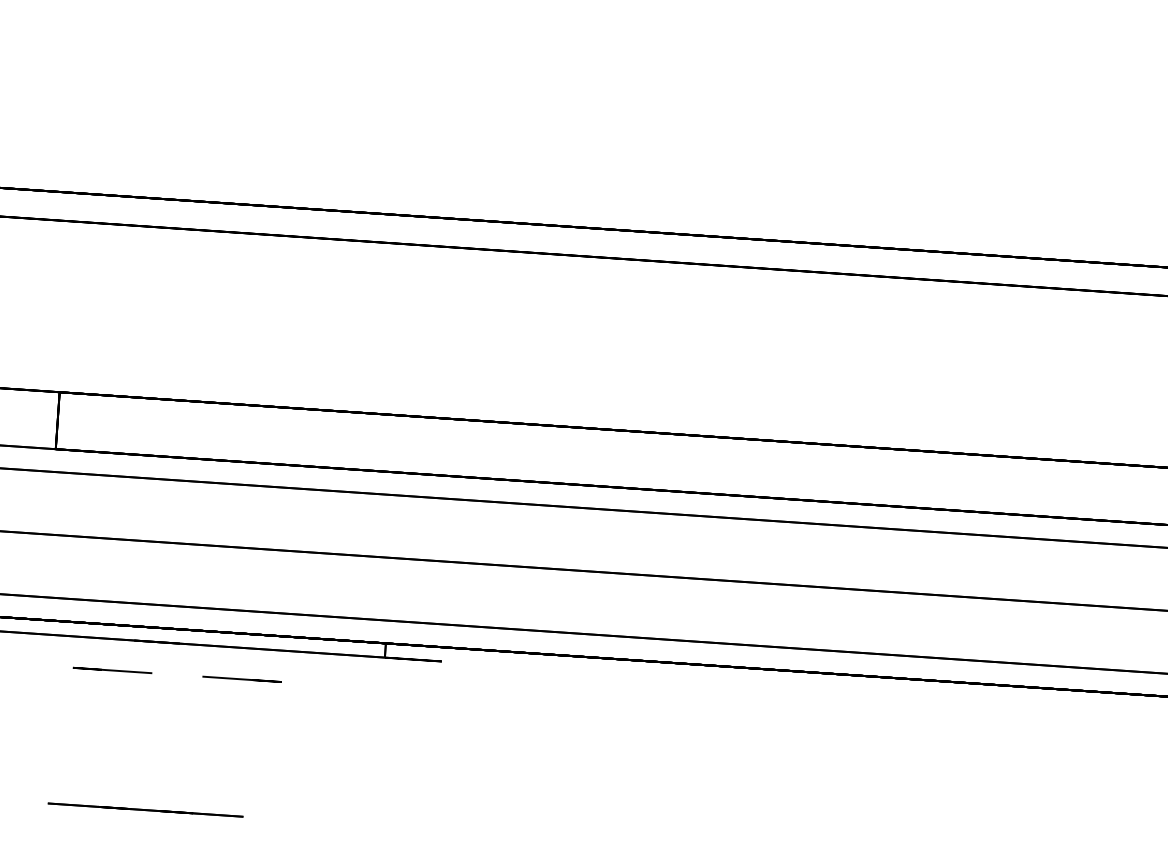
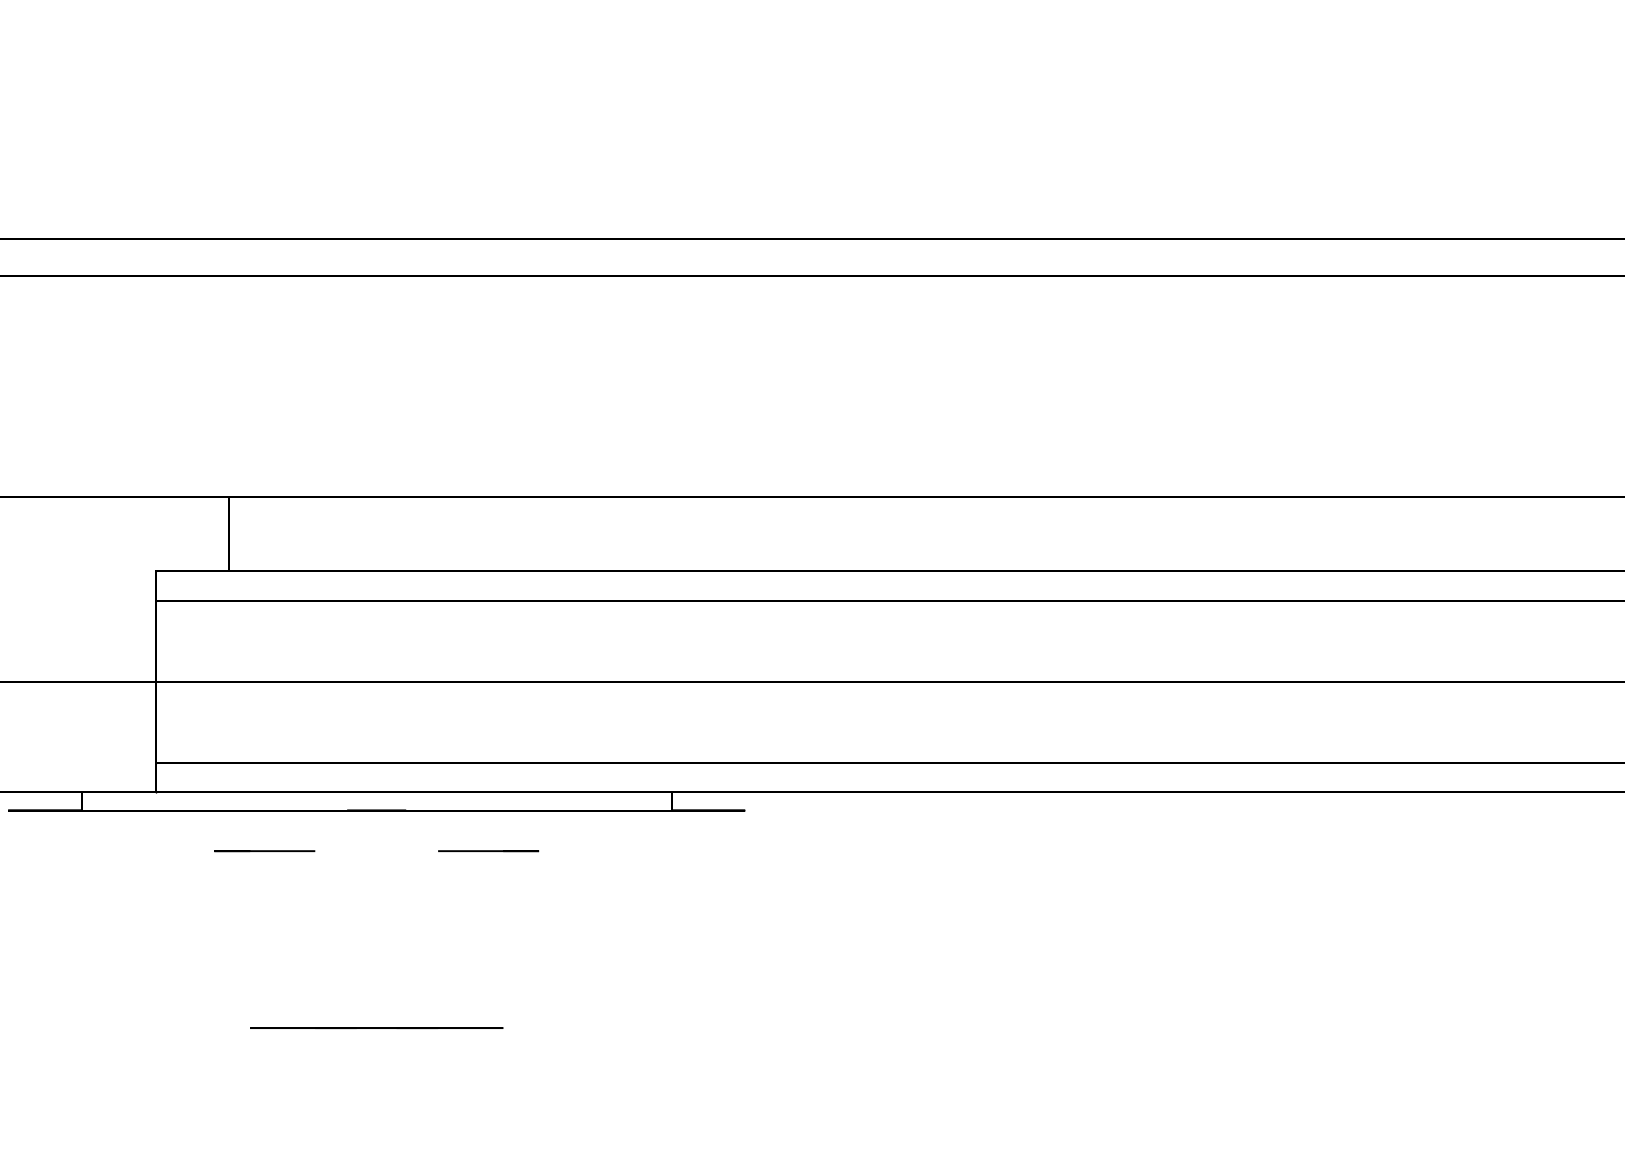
line: (113, 670) -> (264, 851), moved

